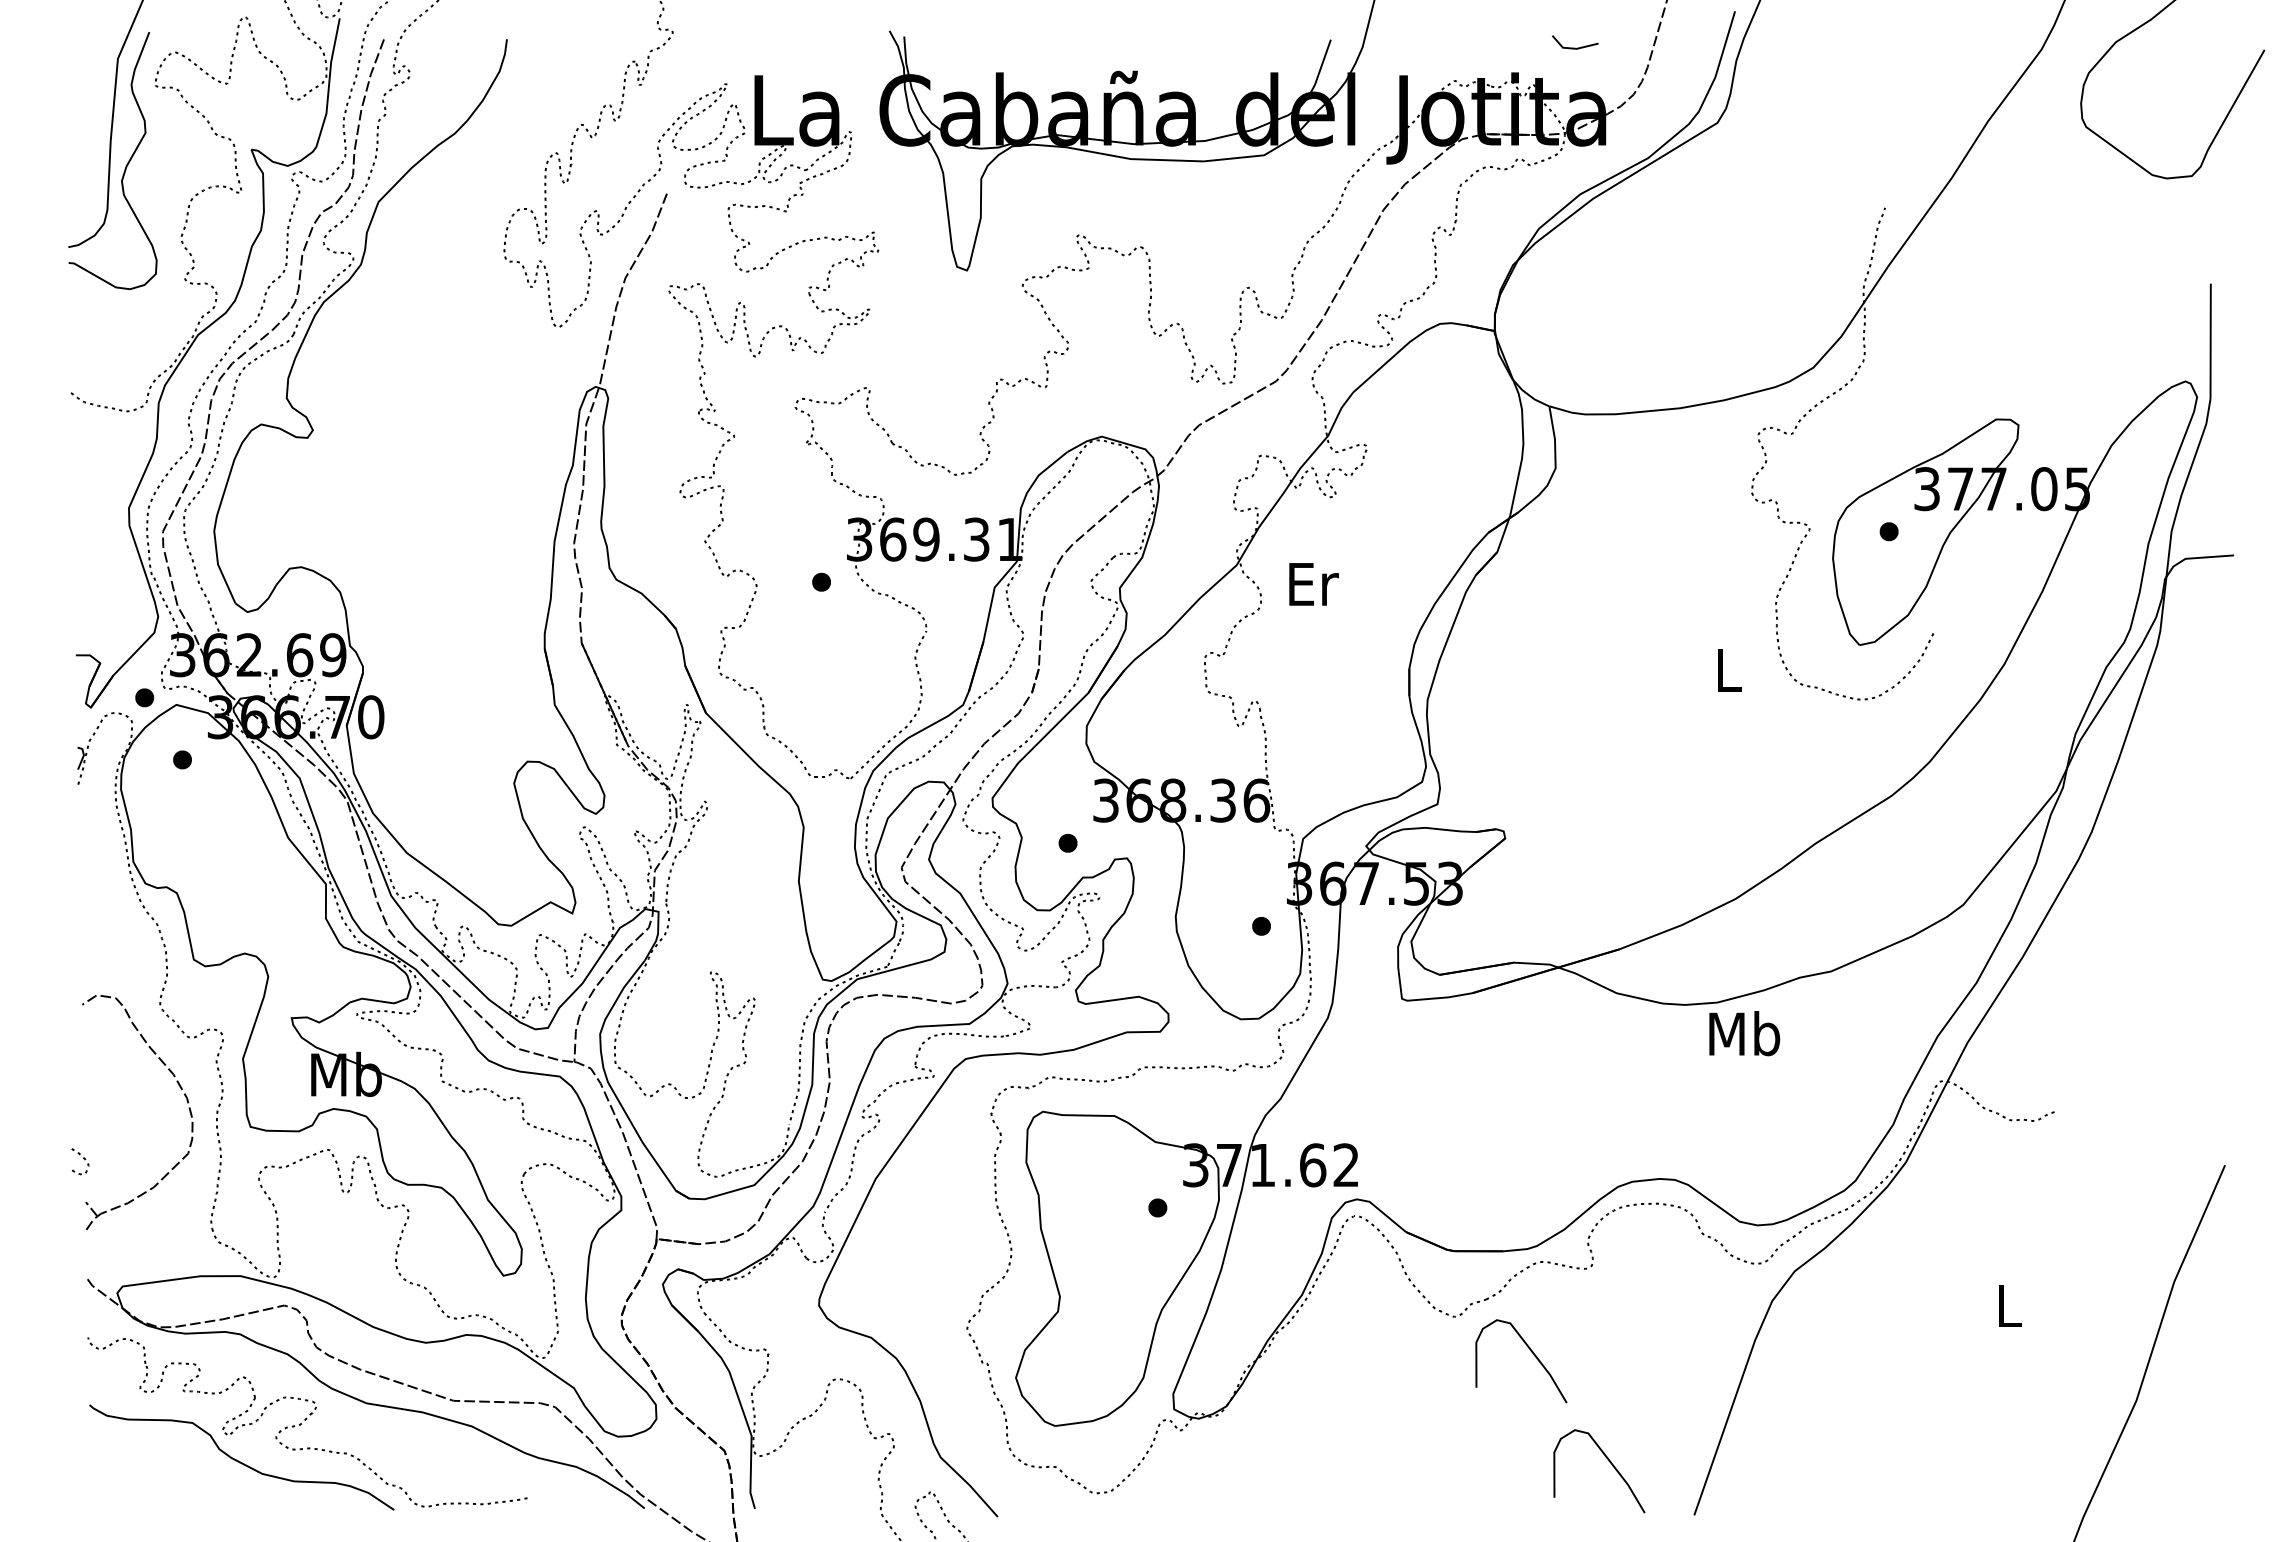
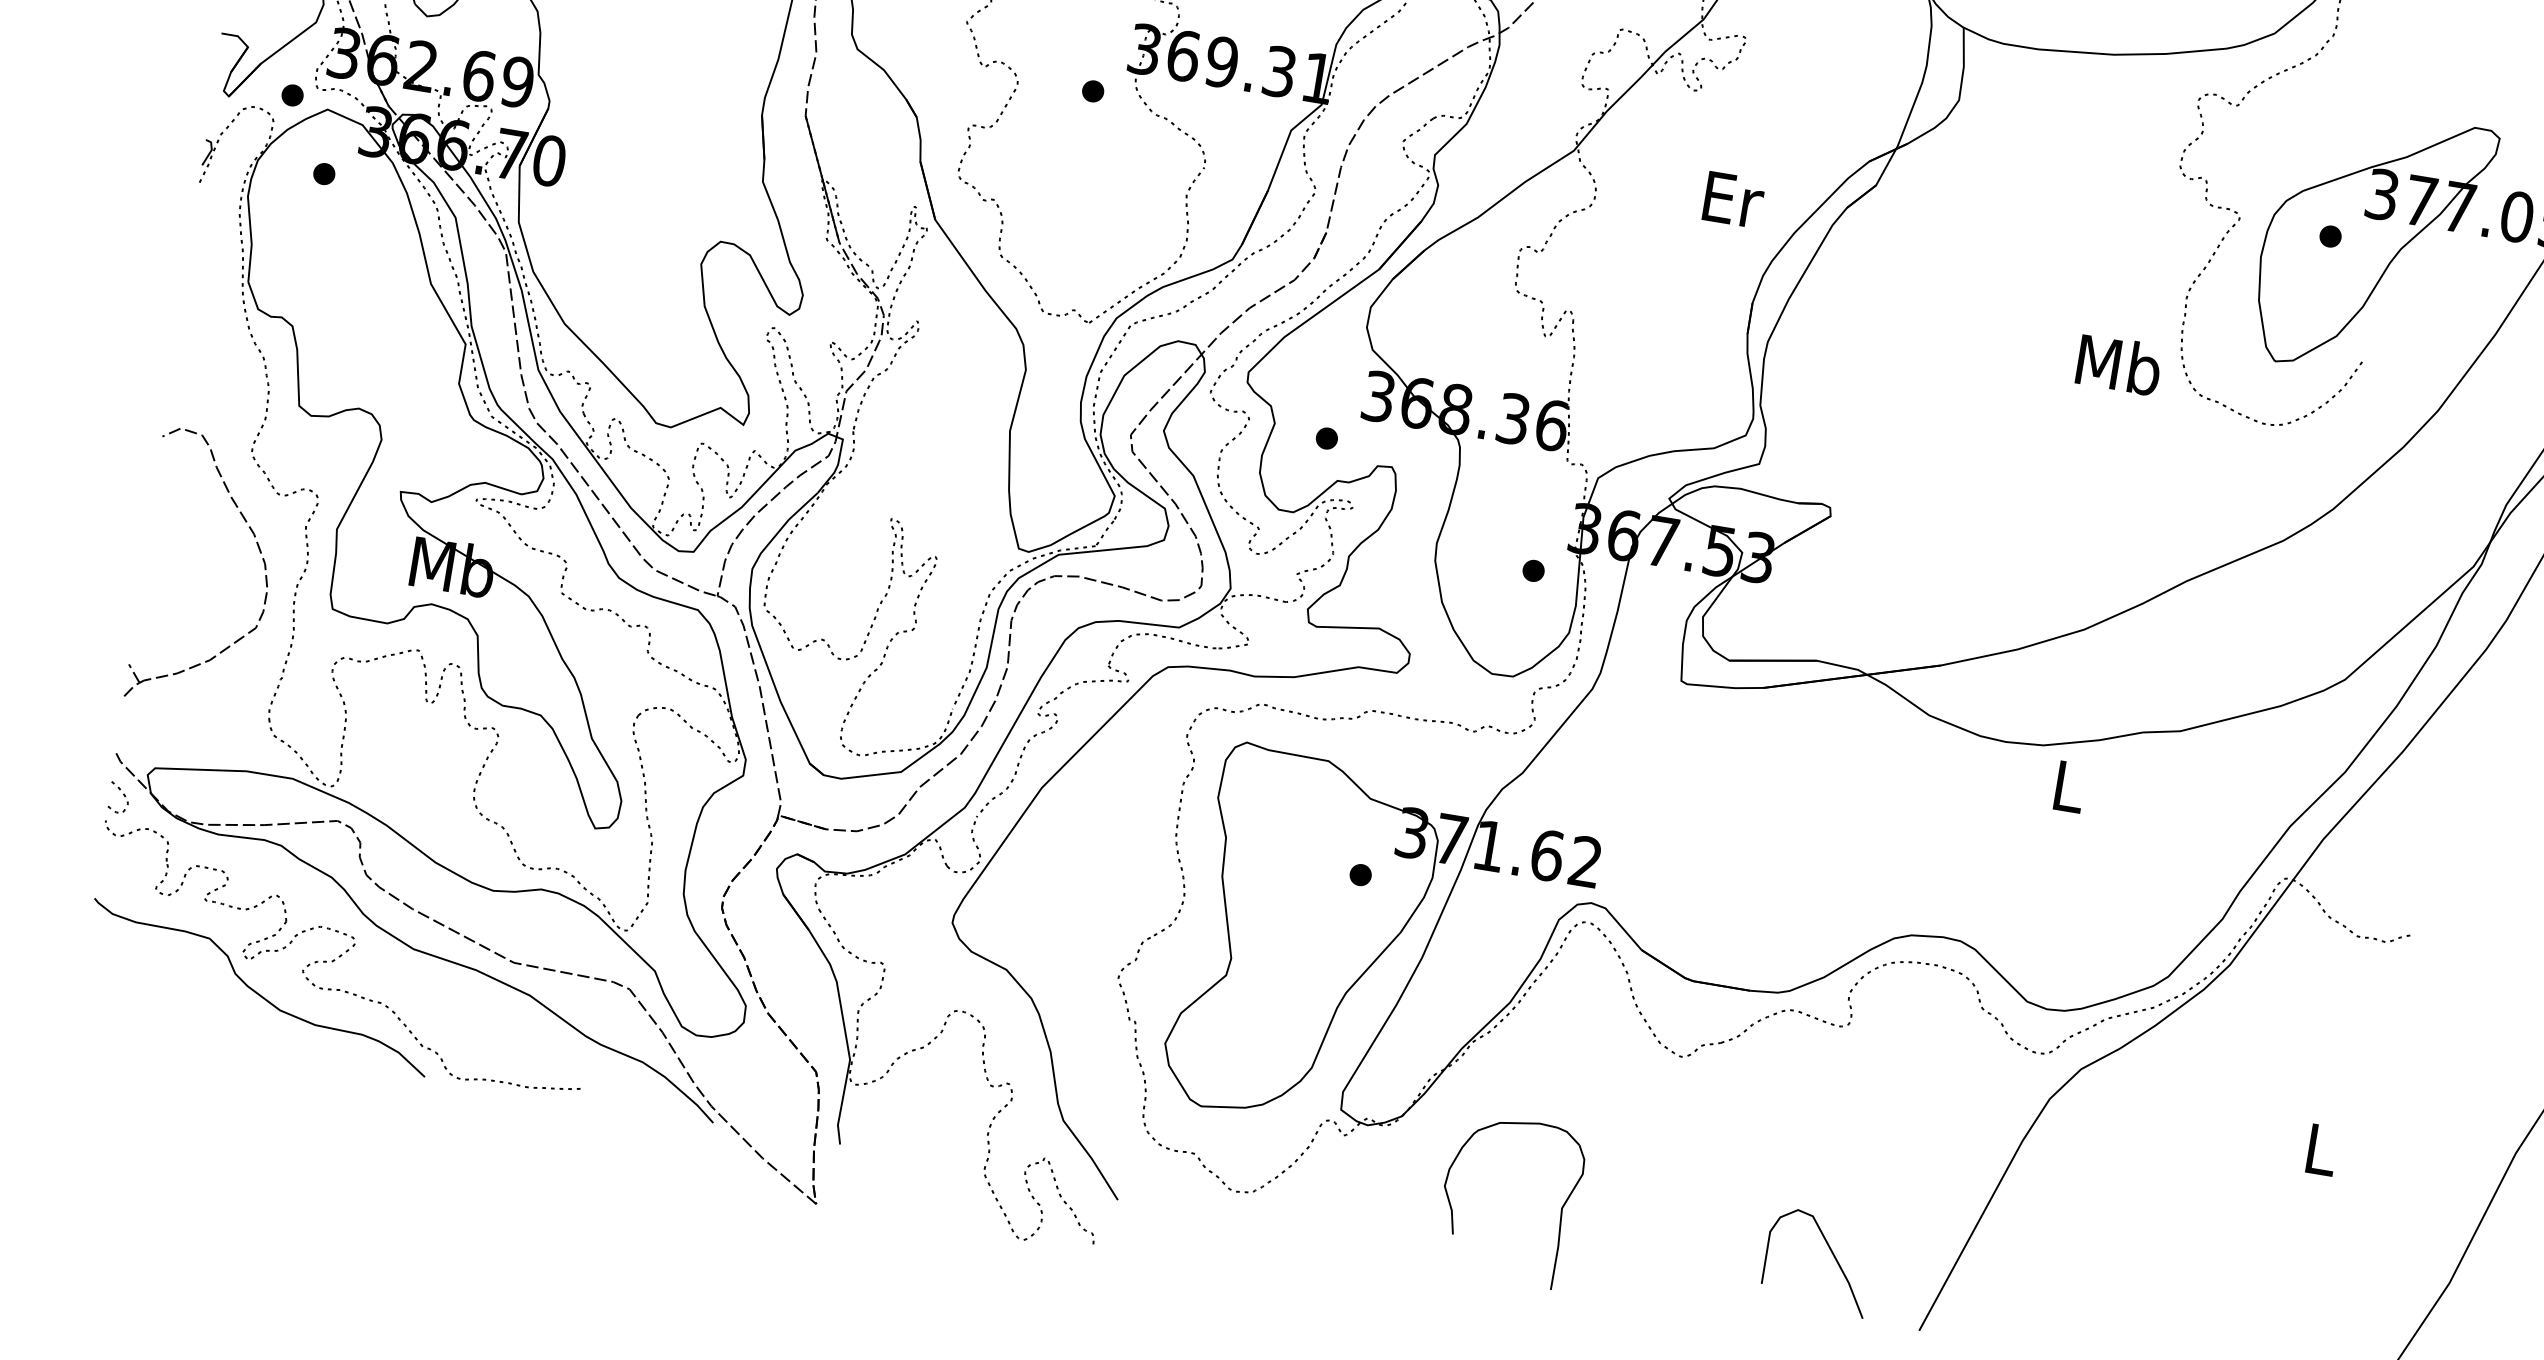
text: (1313, 584) -> (1733, 200), moved
text: (1728, 669) -> (2119, 364), L -> Mb
text: (1744, 1033) -> (2068, 786), Mb -> L
curve: (84, 1160) -> (124, 797), moved
curve: (1533, 1355) -> (1764, 1116), removed
part: (1374, 1462) -> (1561, 1209), added

